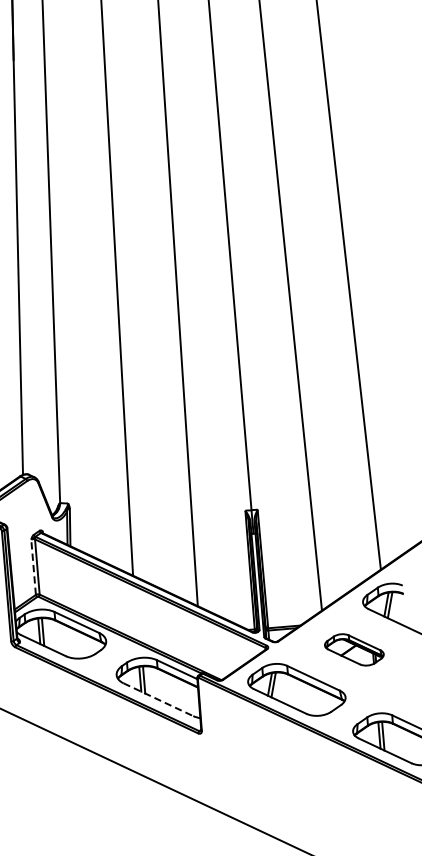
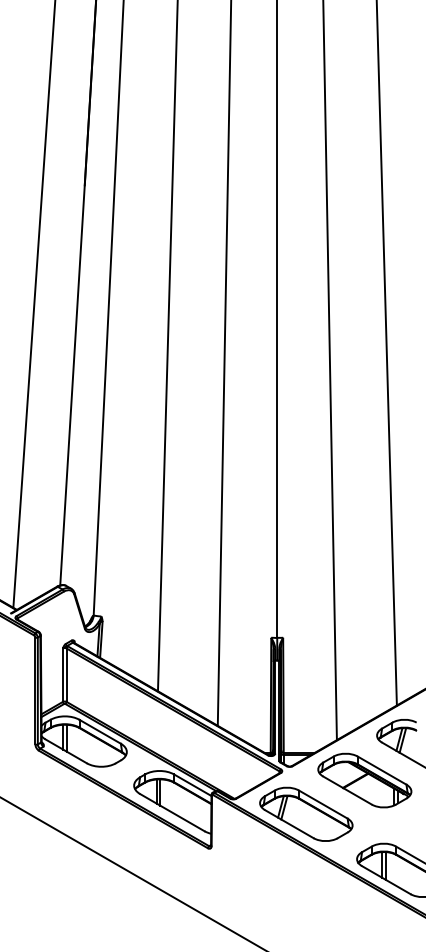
line: (33, 567) -> (62, 675), dashed -> solid
part: (353, 649) -> (364, 780), size x1.67
line: (158, 699) -> (172, 812), dashed -> solid

